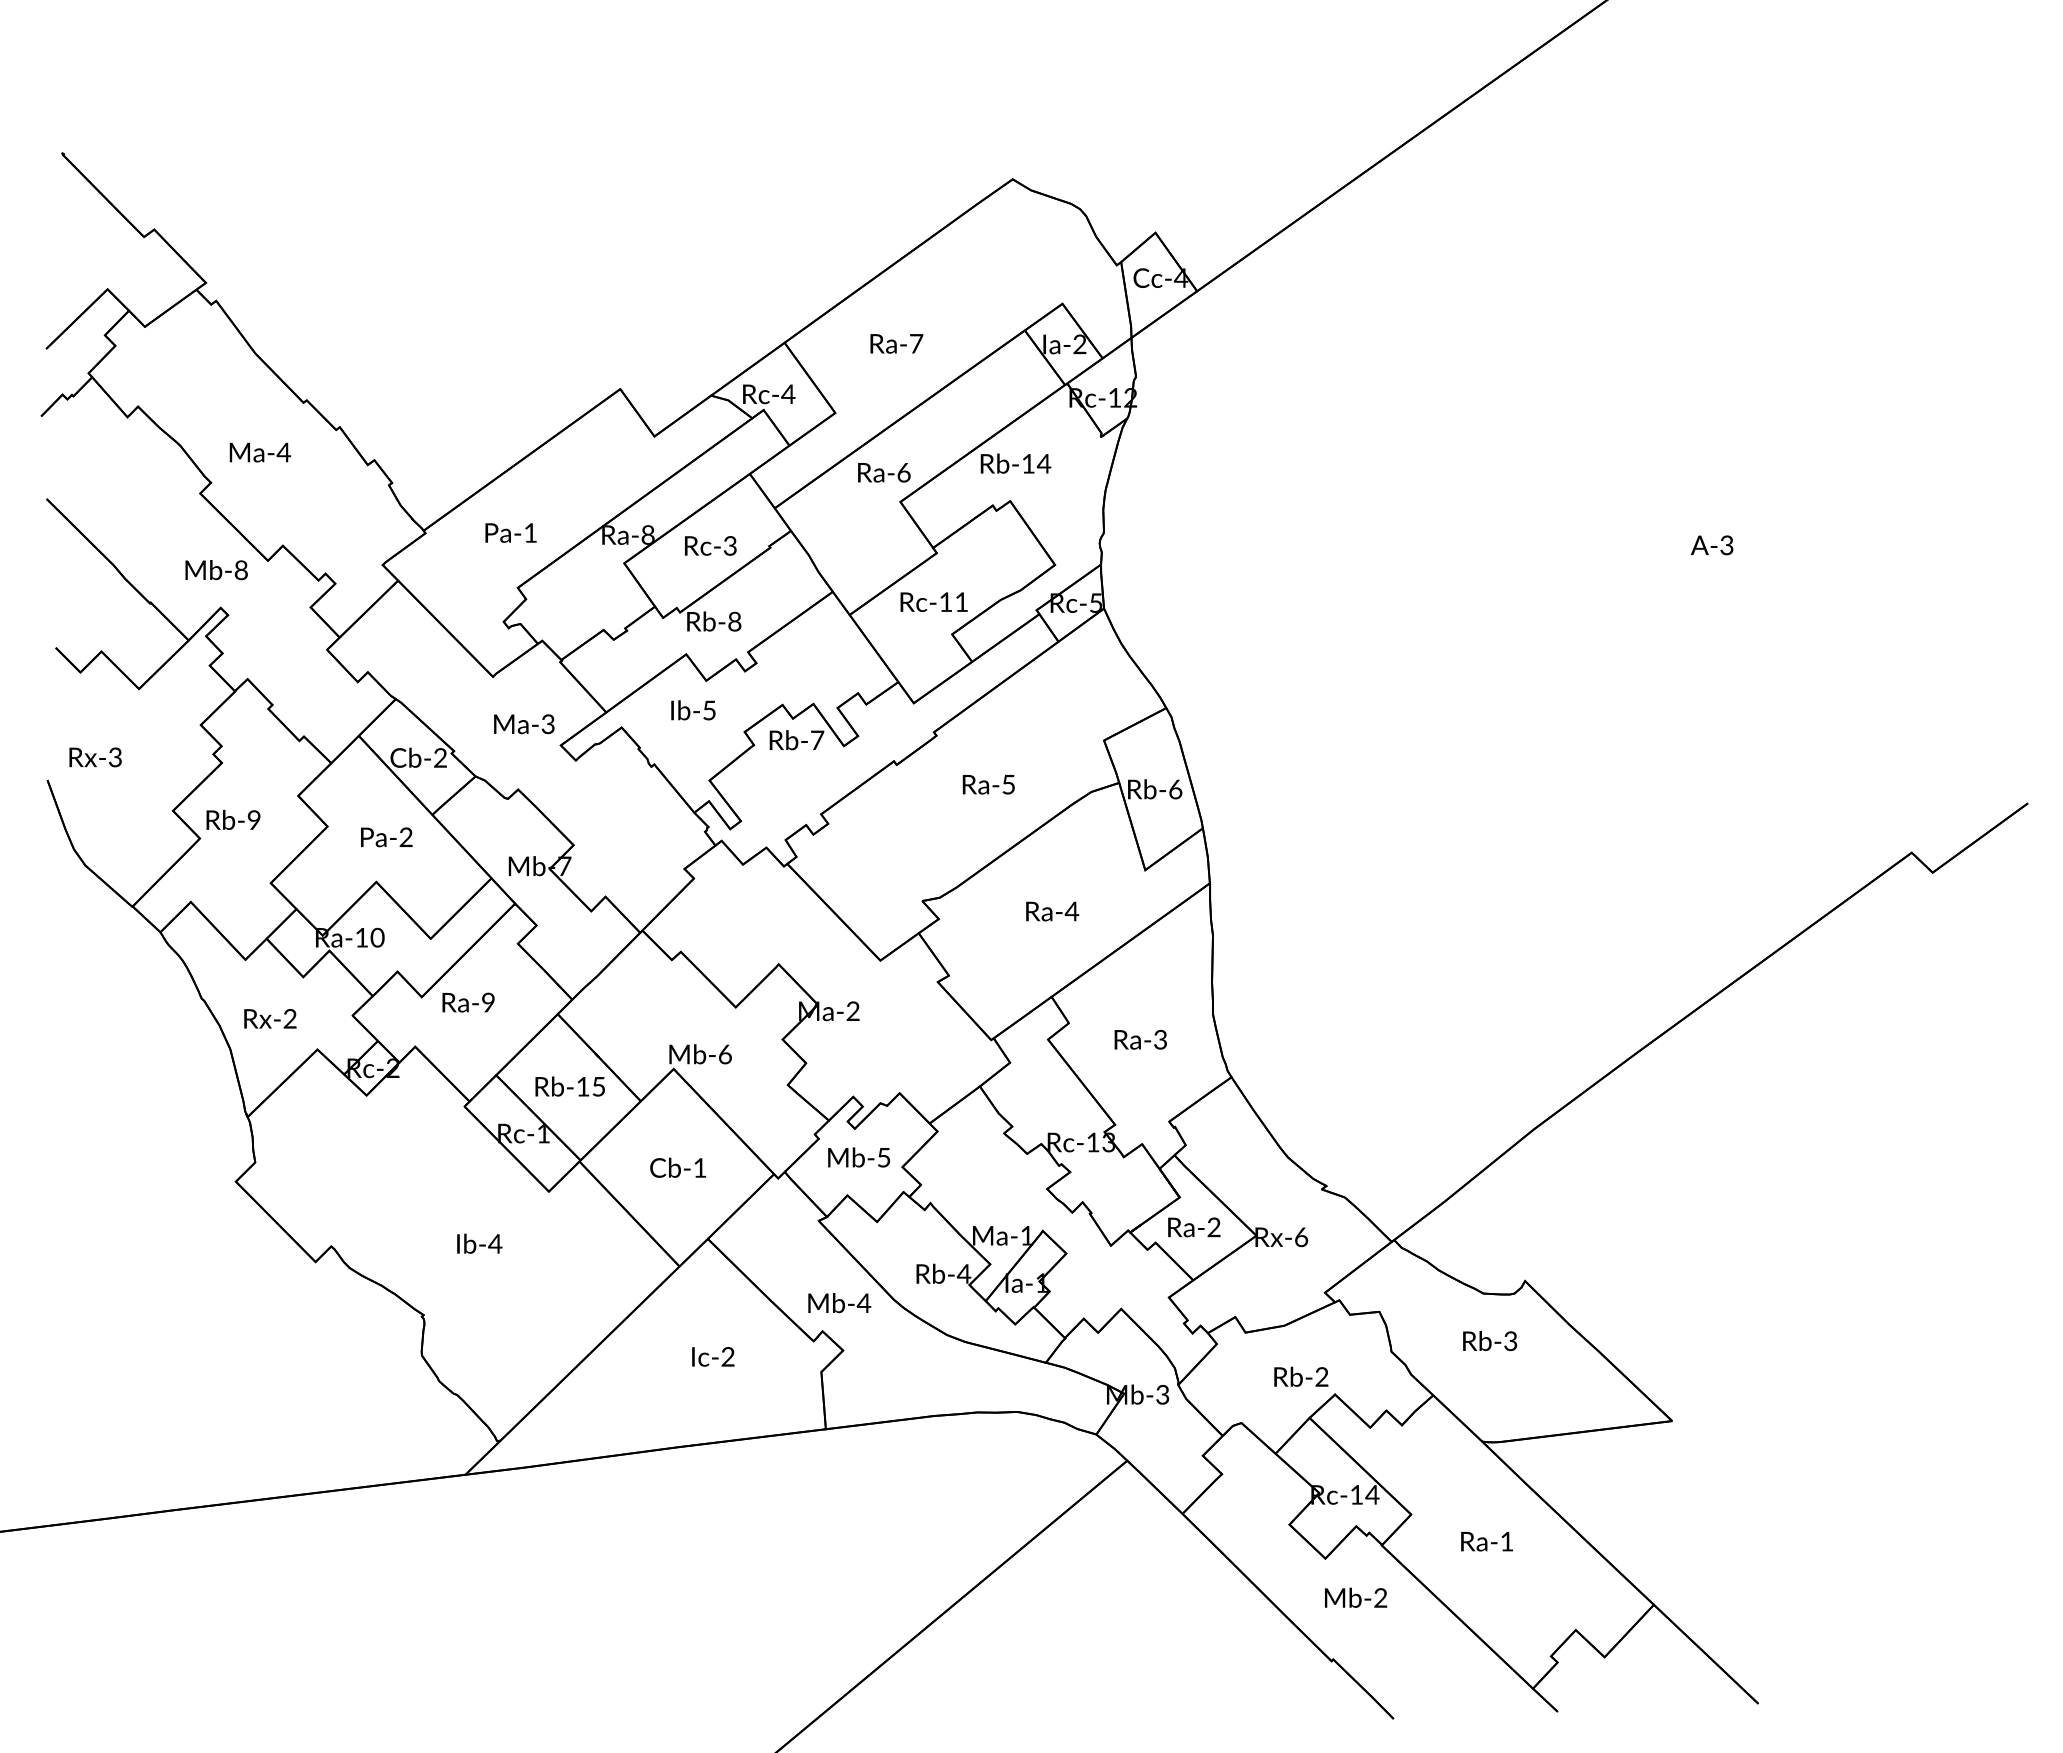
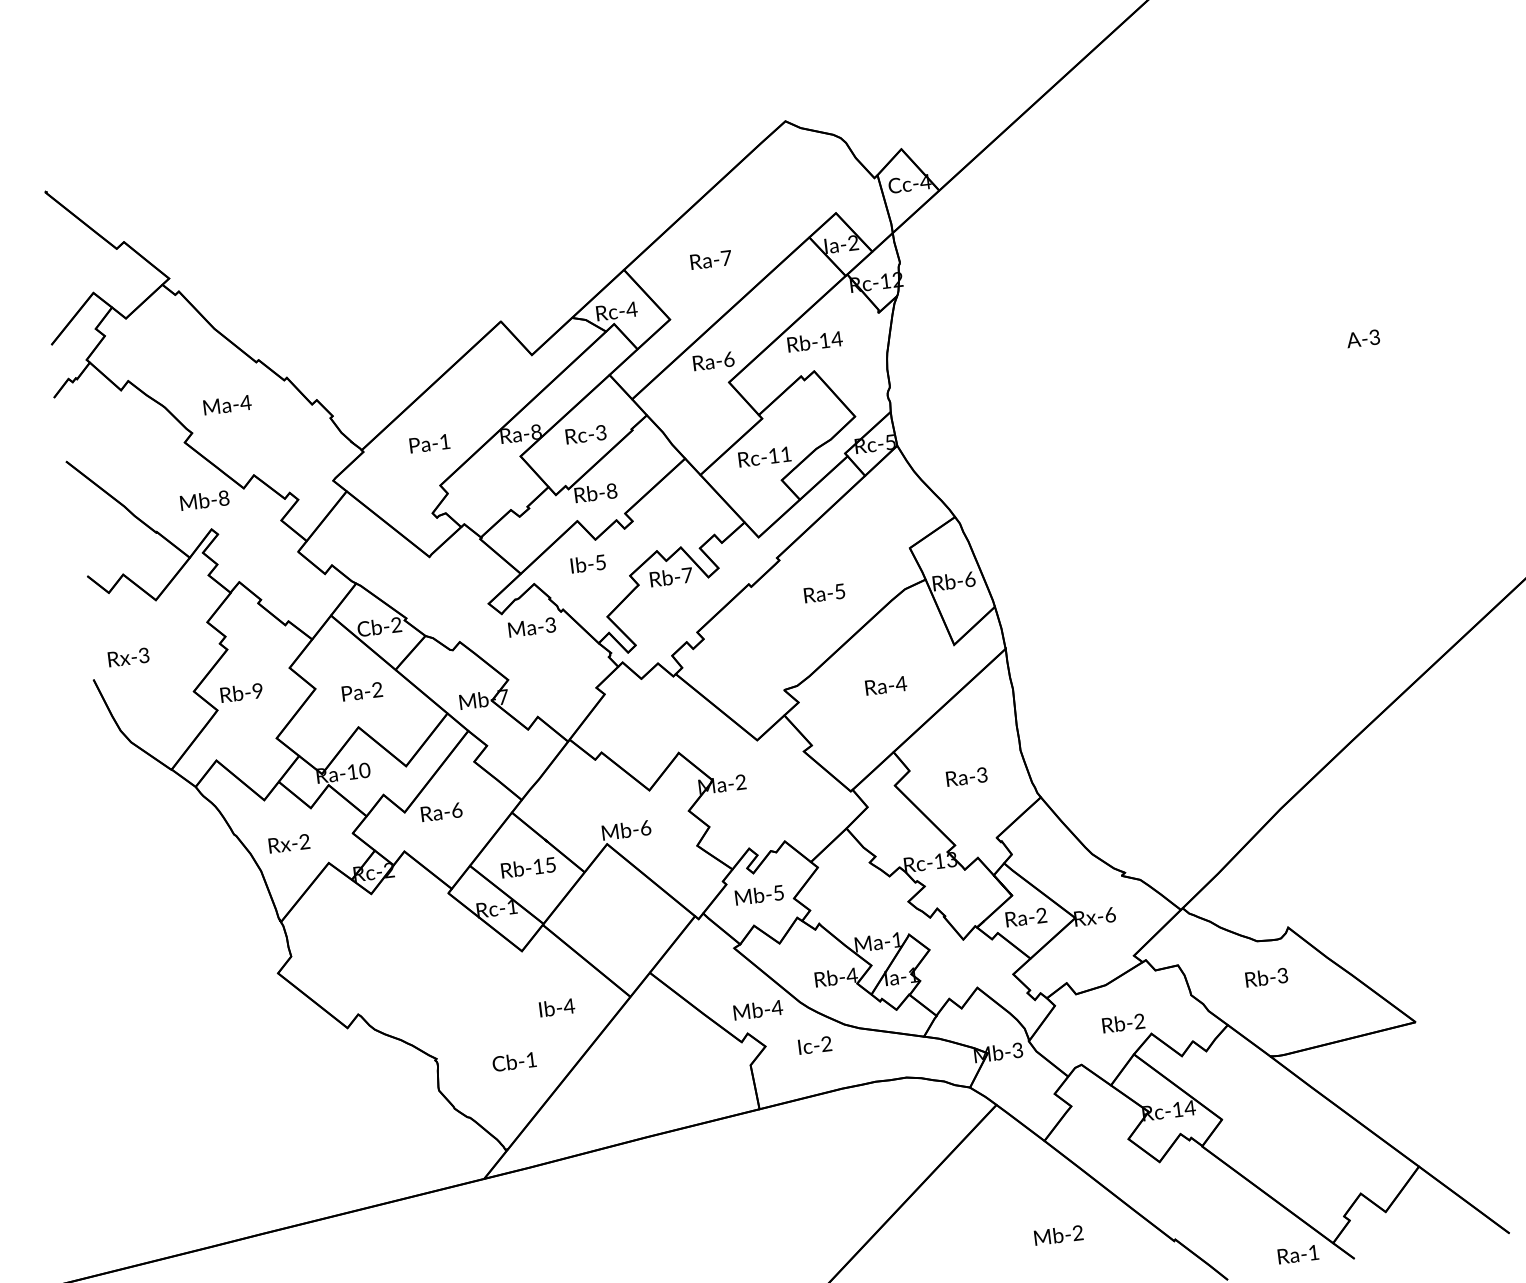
text: (524, 724) -> (532, 627), moved
text: (488, 1002) -> (457, 810), Ra-9 -> Ra-6
text: (678, 1167) -> (514, 1061), moved
text: (479, 1243) -> (556, 1007), moved
text: (713, 1356) -> (815, 1045), moved
text: (1486, 1541) -> (1297, 1254), moved
text: (1356, 1597) -> (1059, 1234), moved

